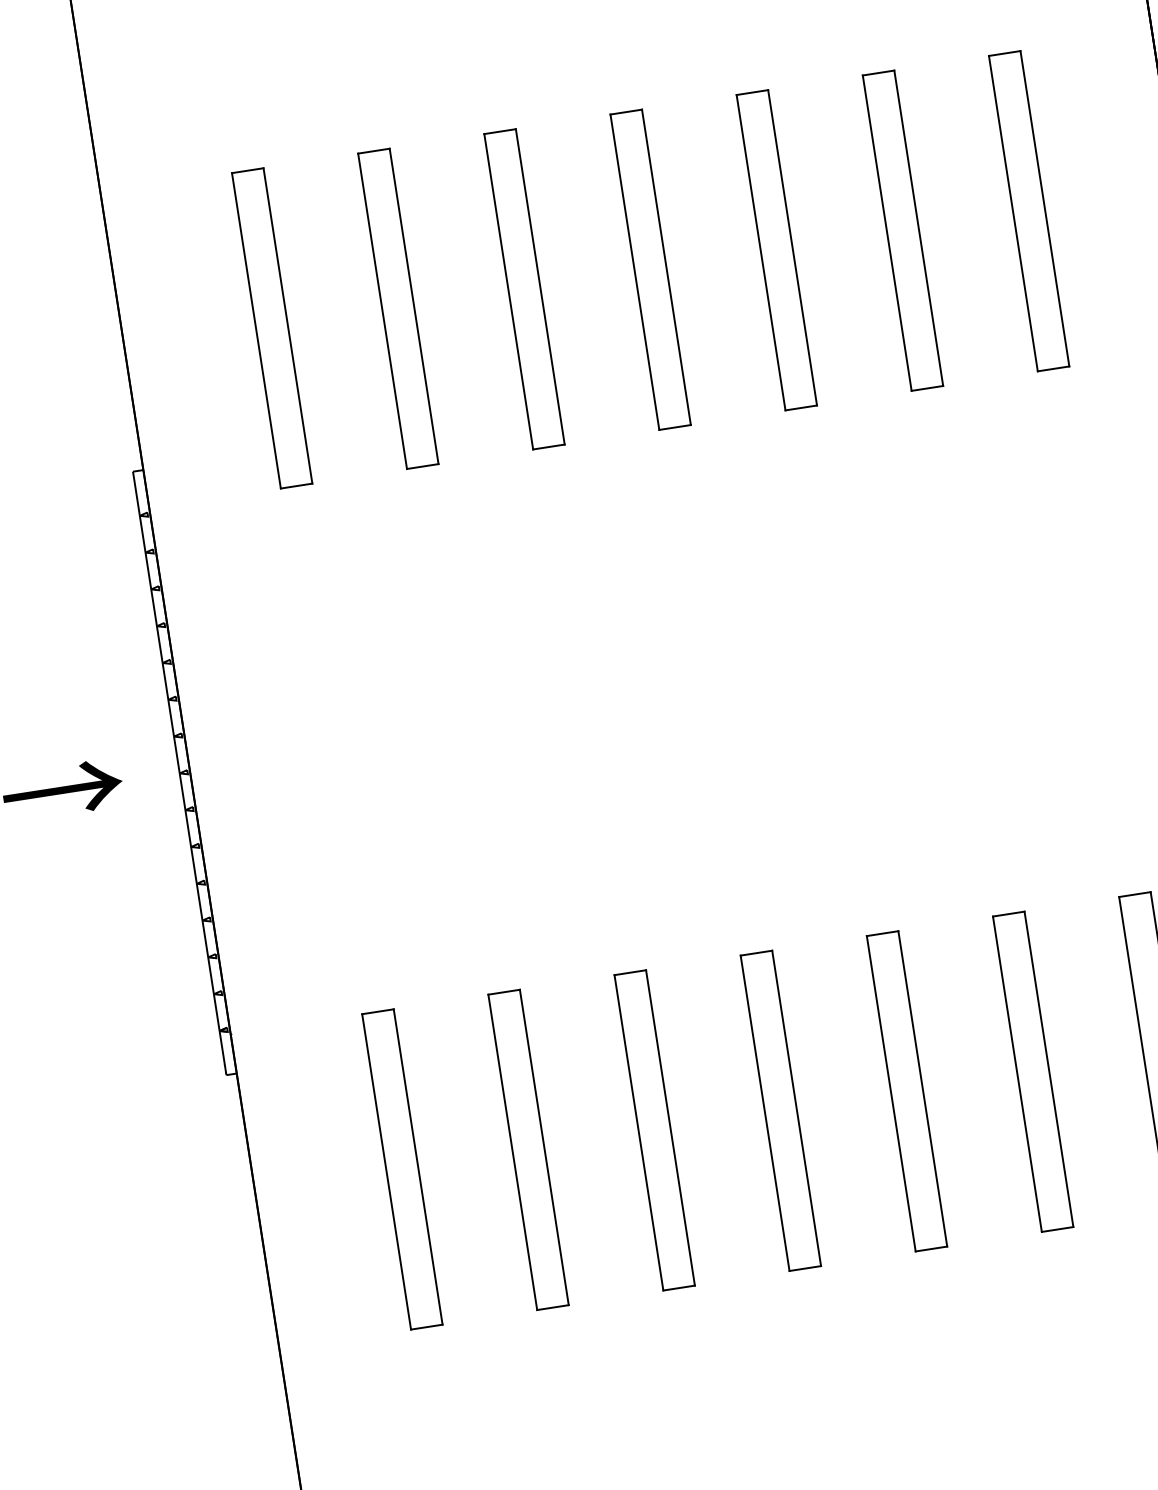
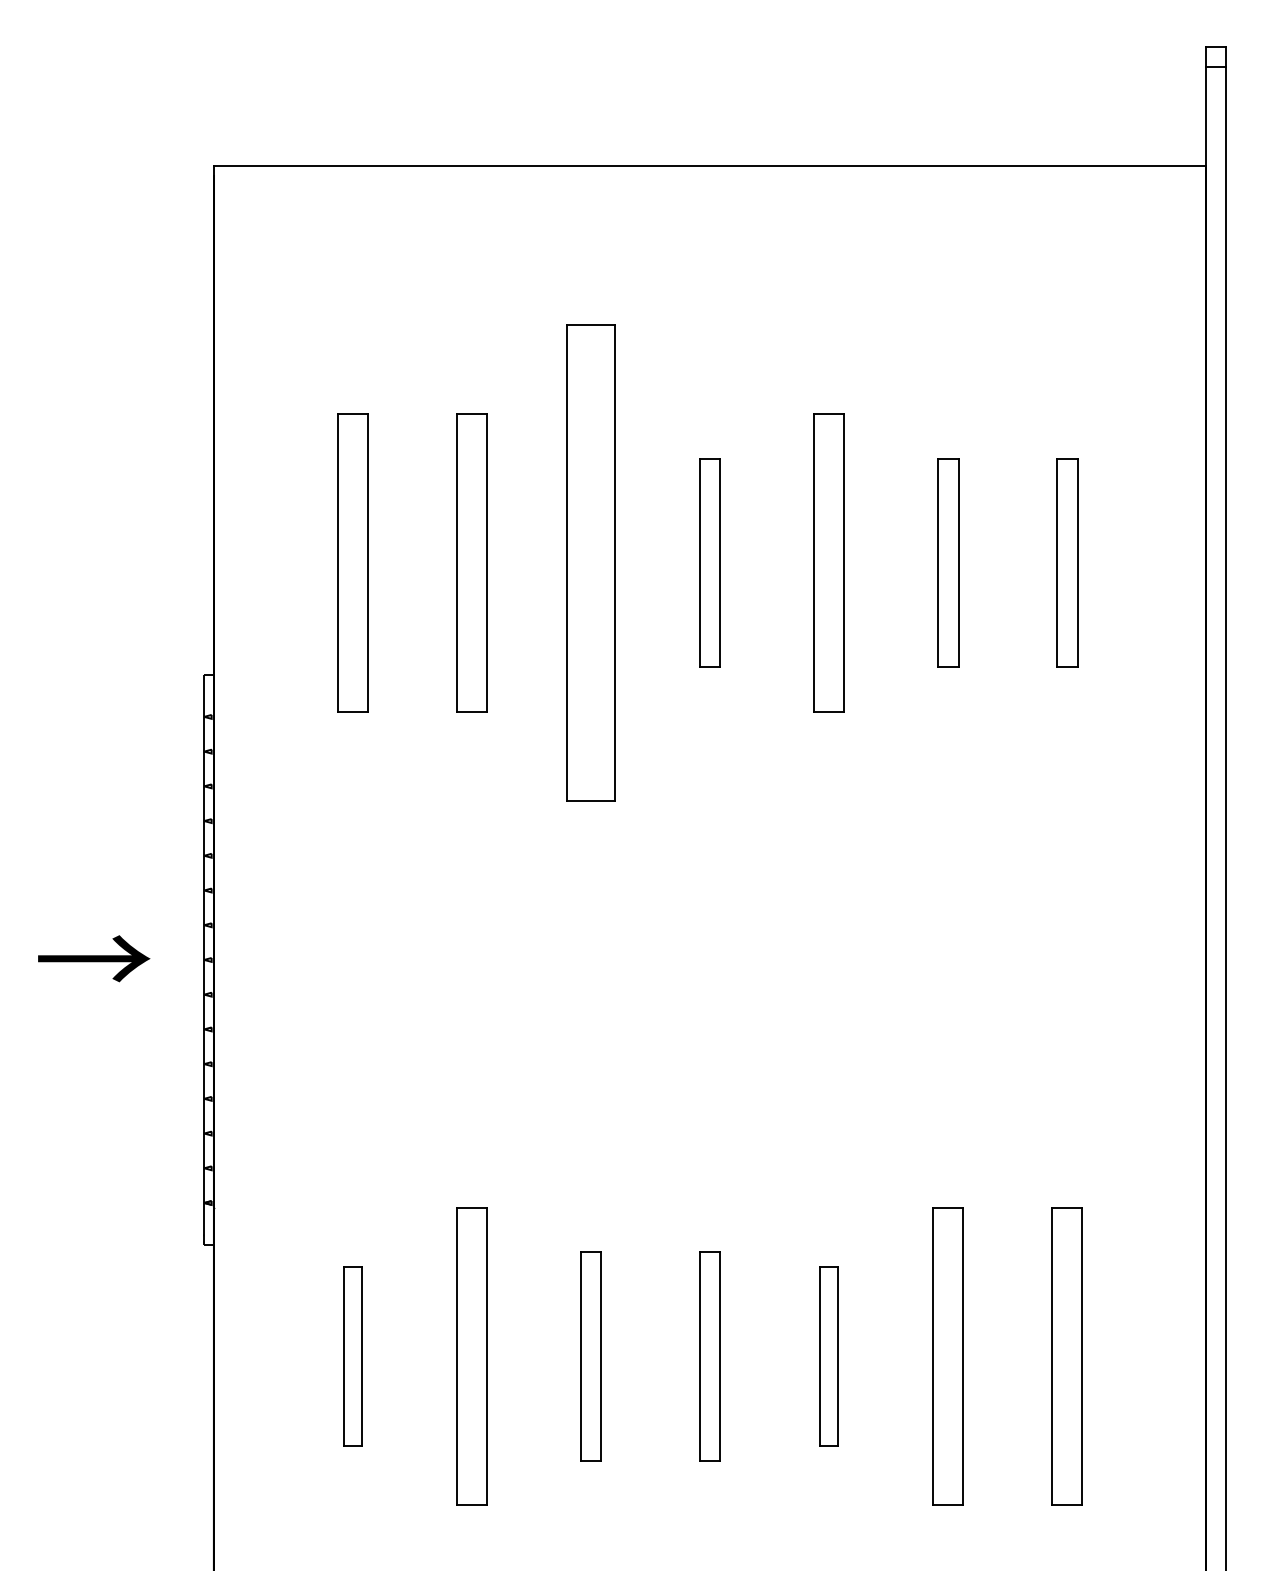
part: (1028, 210) -> (1066, 562), size x0.7
part: (902, 230) -> (947, 562), size x0.7
part: (649, 269) -> (709, 562), size x0.7
part: (523, 288) -> (590, 562), size x1.6
part: (906, 1091) -> (828, 1356), size x0.6
part: (780, 1110) -> (709, 1356), size x0.7
part: (654, 1130) -> (590, 1356), size x0.7
part: (401, 1169) -> (352, 1356), size x0.6

